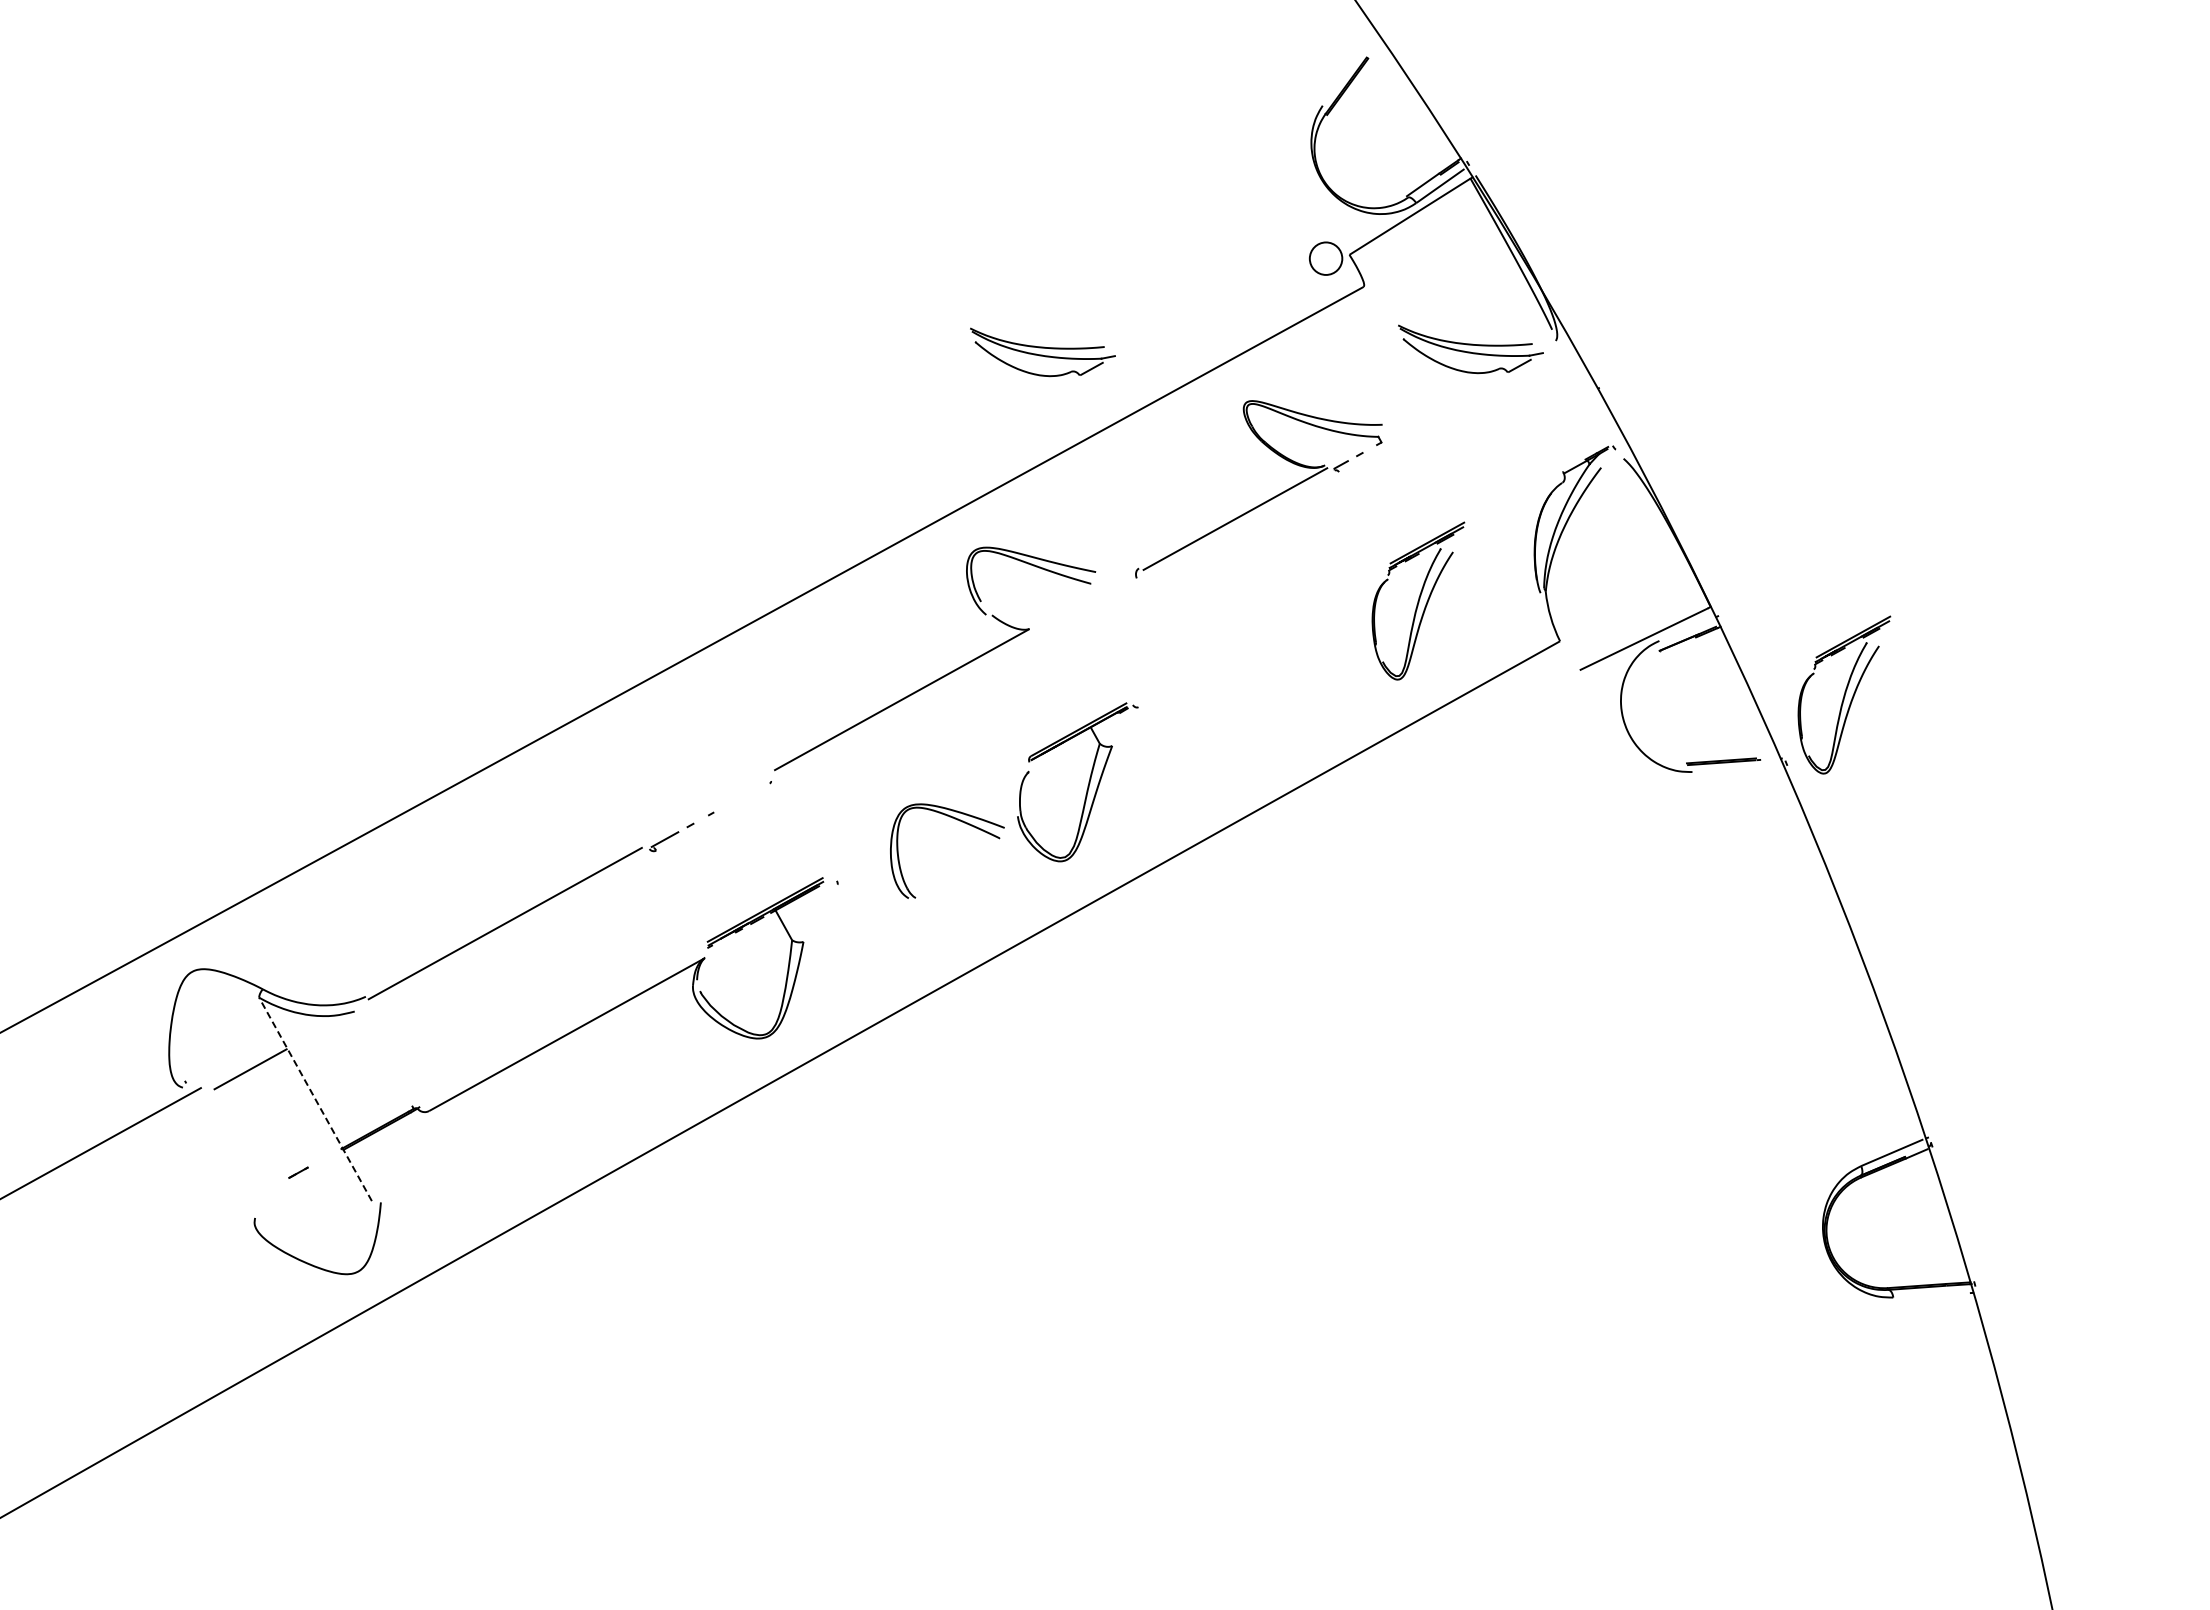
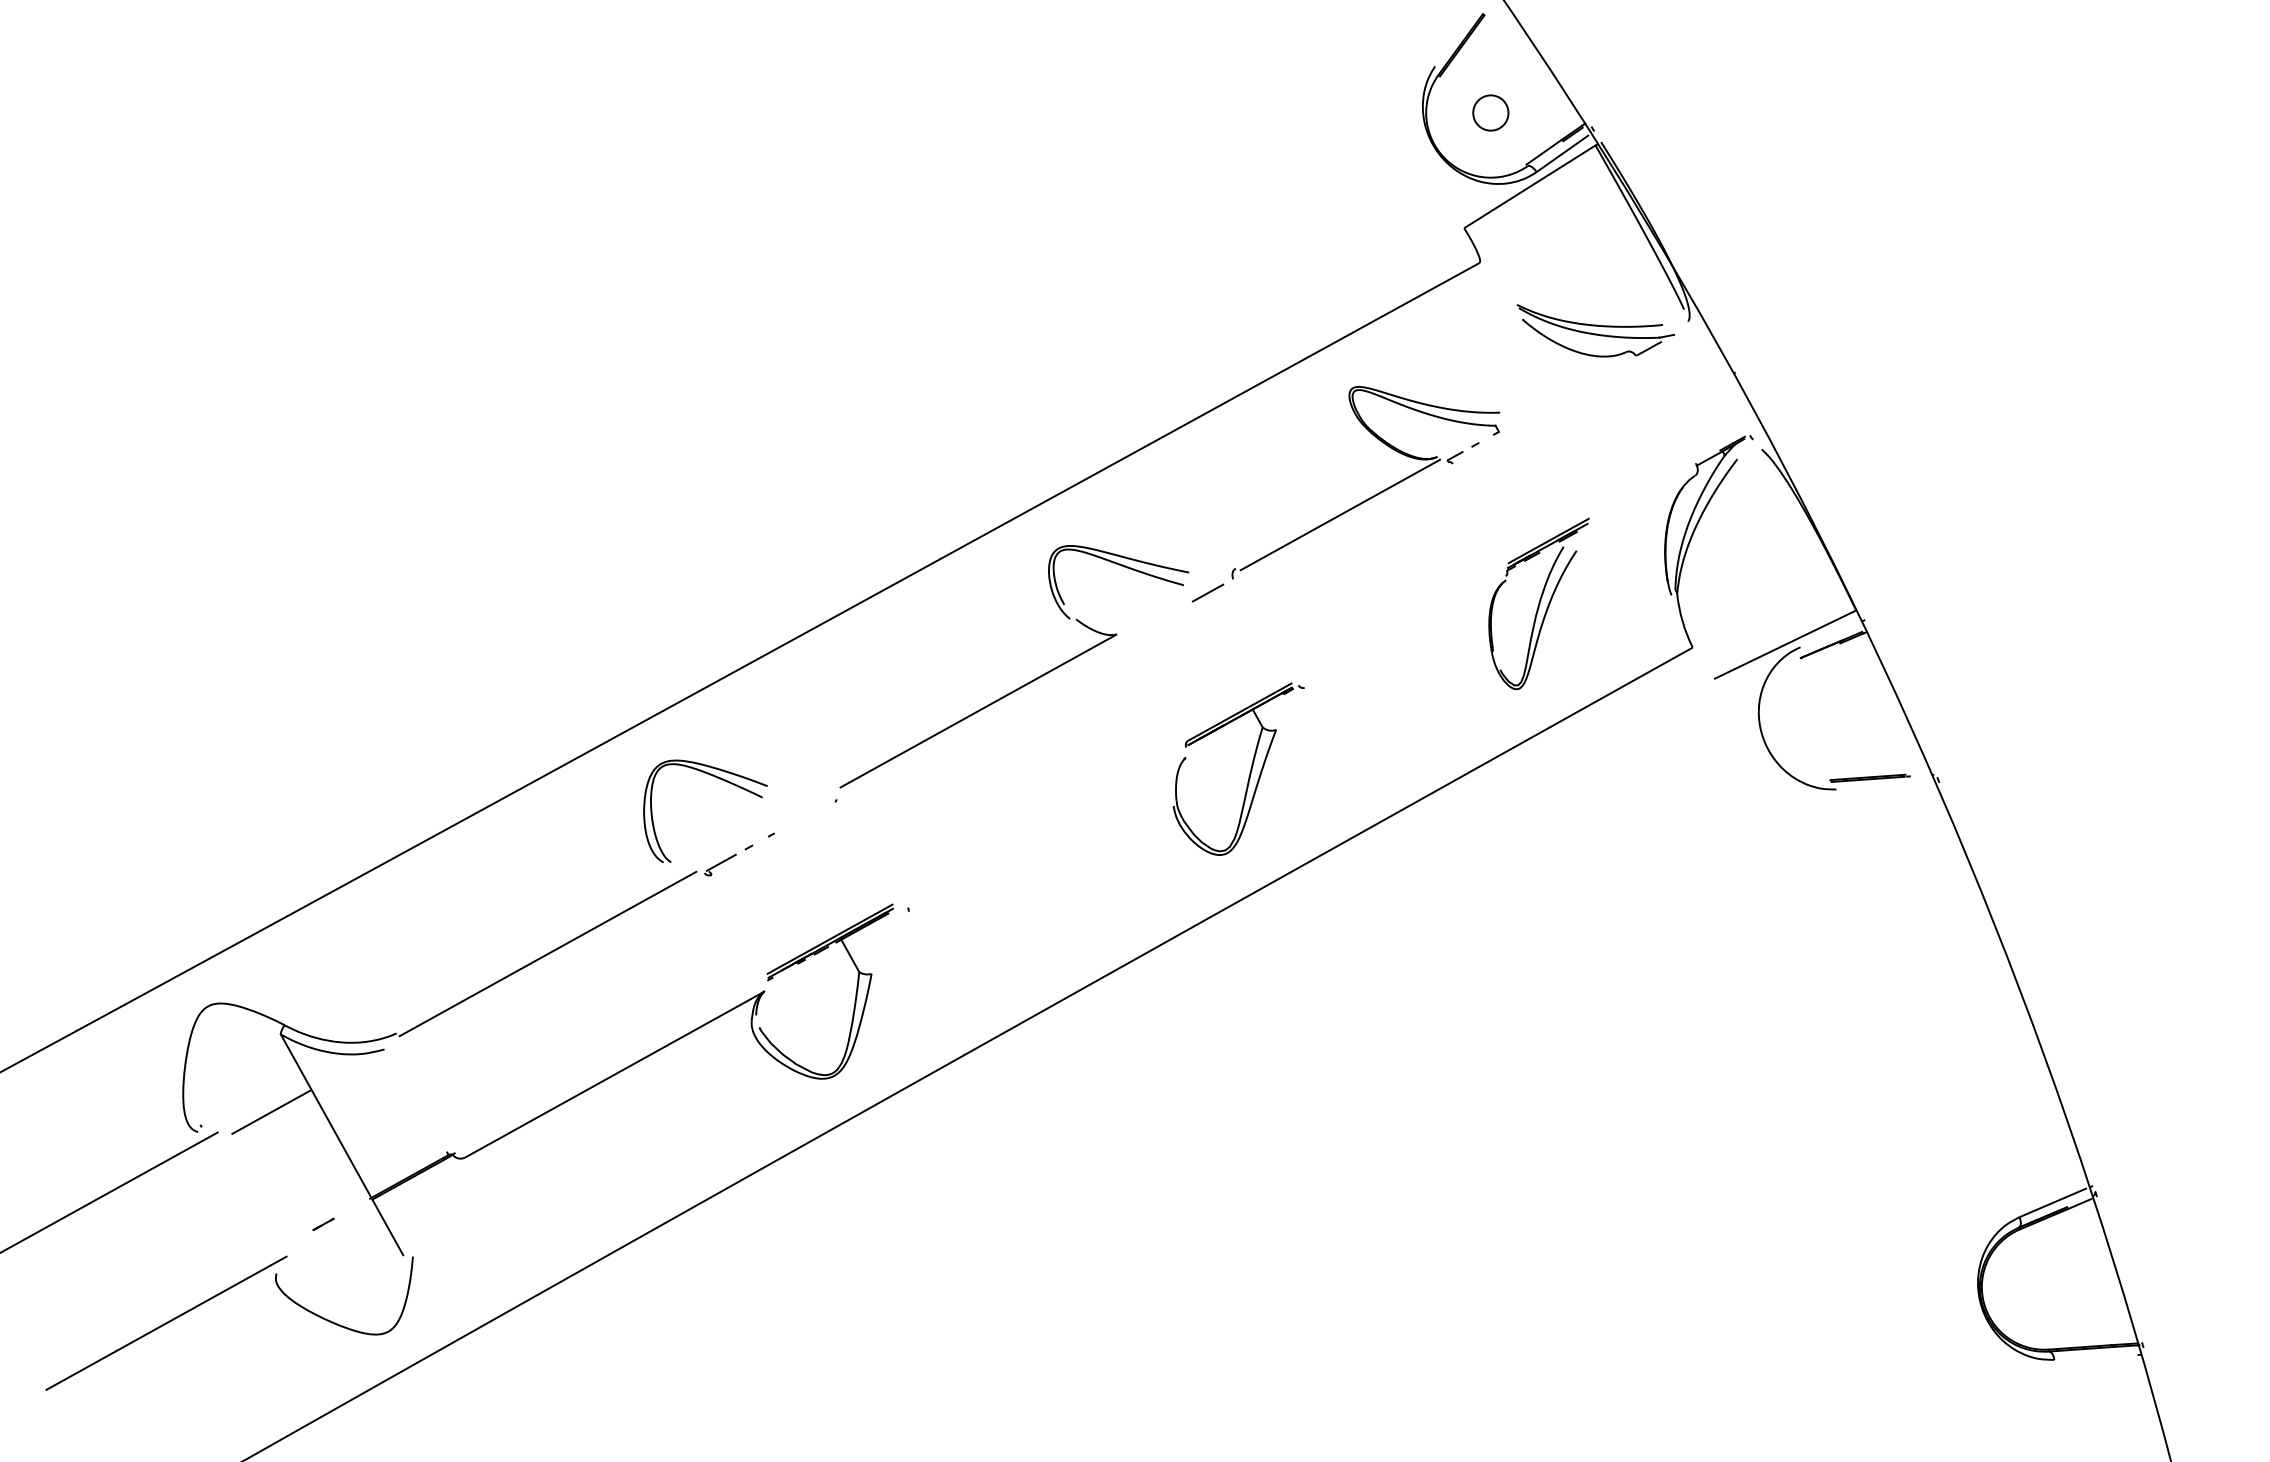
circle: (1326, 258) -> (1491, 112), moved
part: (1042, 352) -> (1131, 334), removed
line: (1113, 590) -> (1208, 592), added
part: (1844, 694) -> (2001, 705), removed
part: (1087, 785) -> (1249, 772), moved
part: (959, 821) -> (718, 779), moved
line: (315, 1098) -> (341, 1143), dashed -> solid
line: (153, 1263) -> (166, 1322), added

